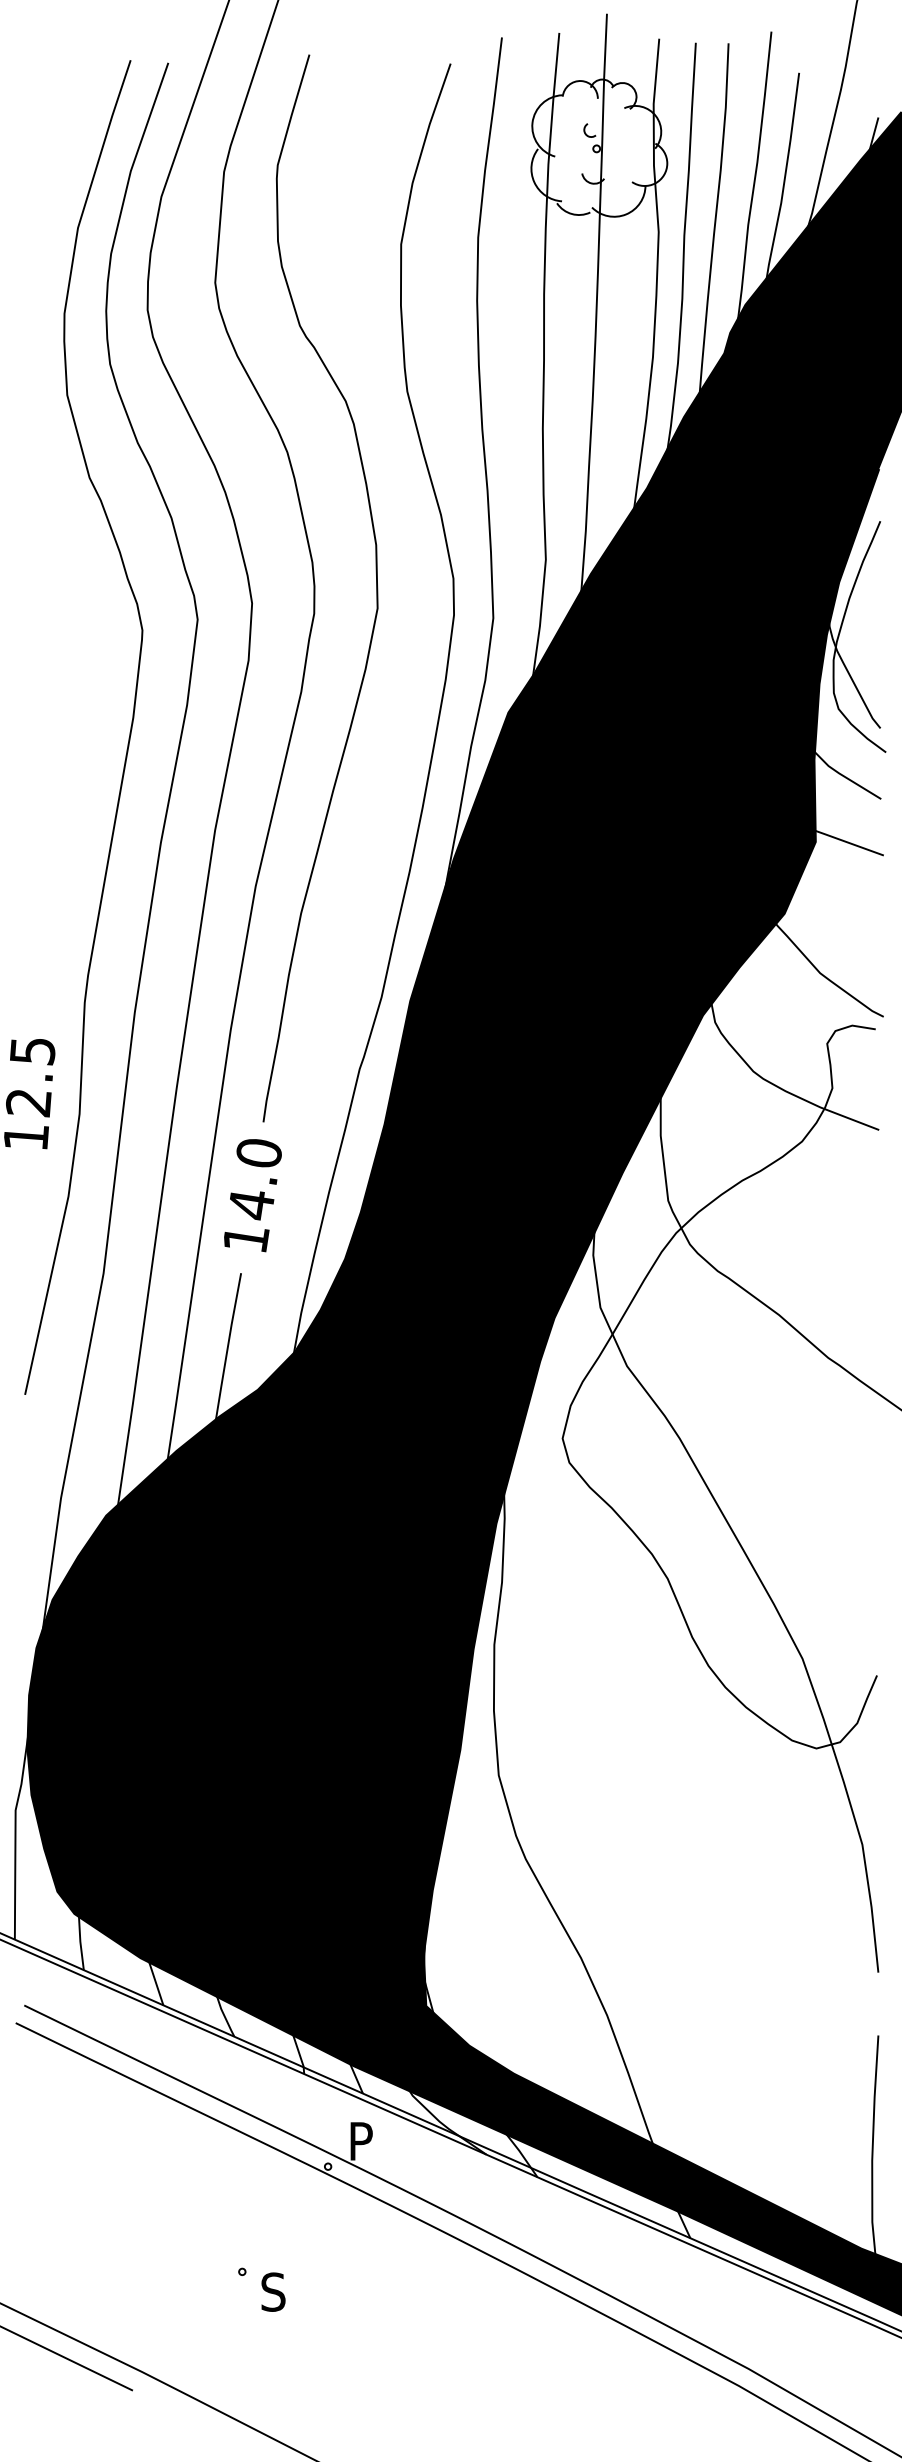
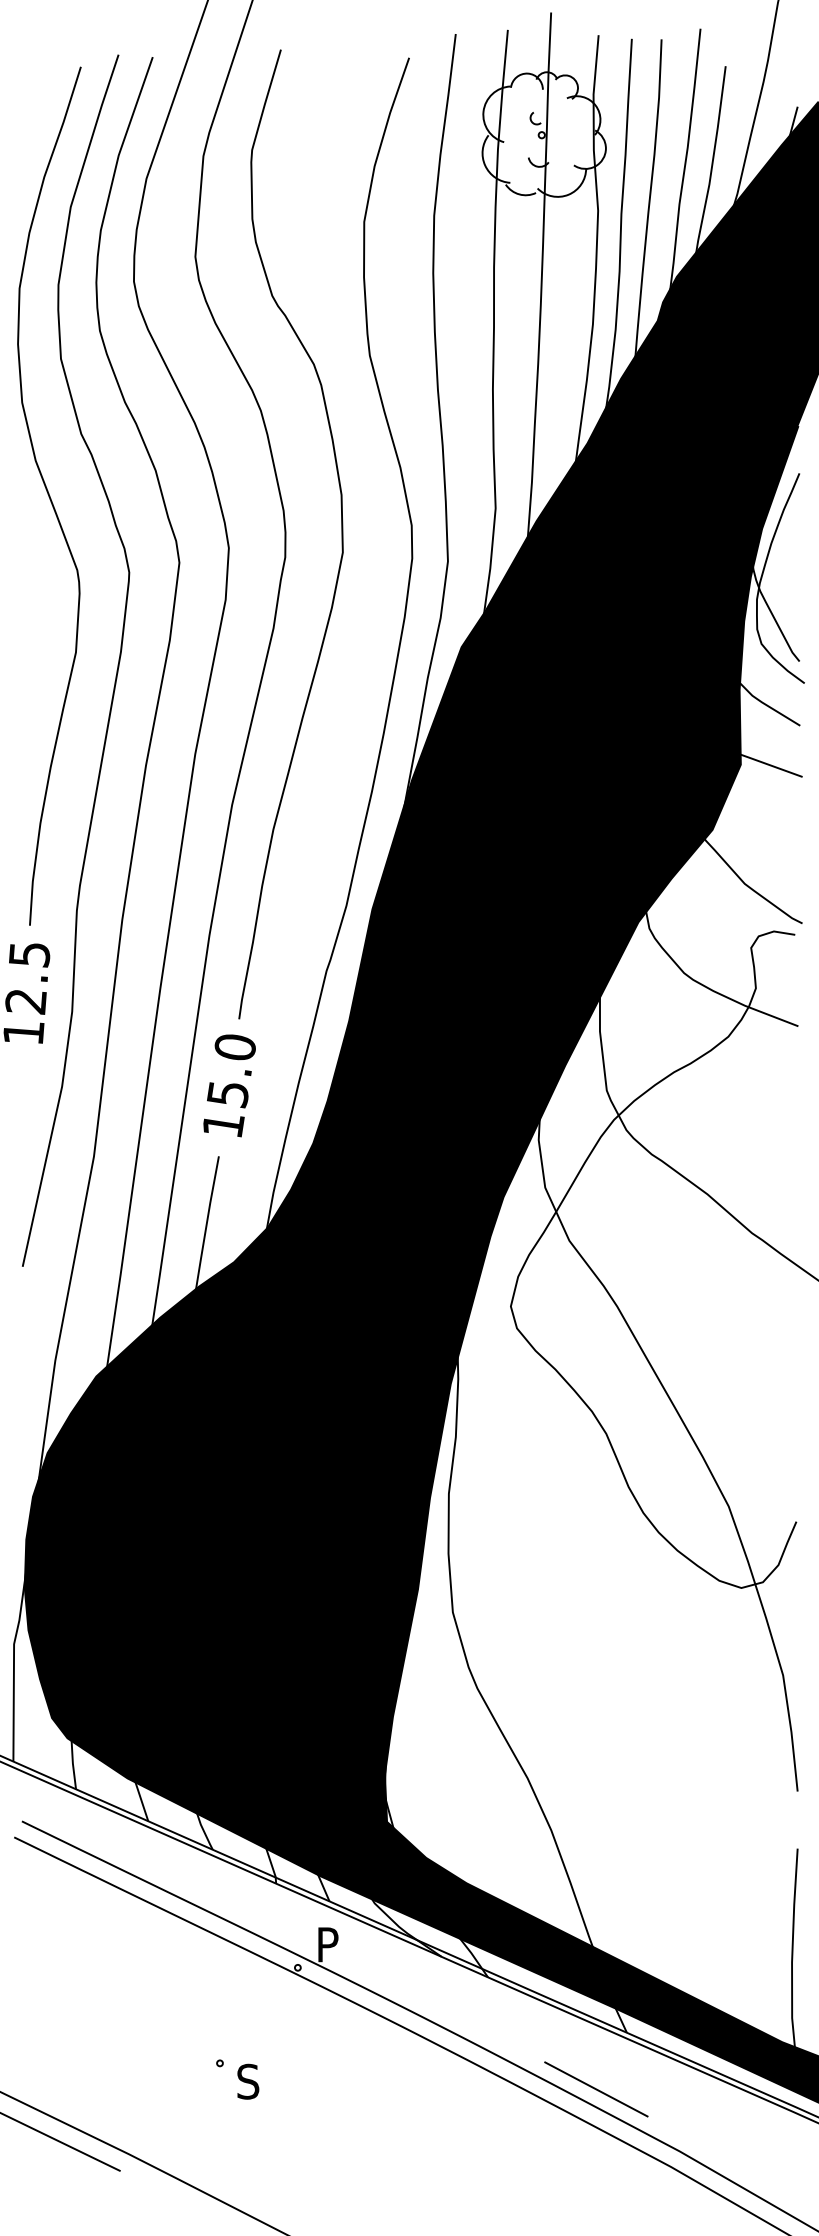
curve: (54, 546) -> (49, 496), added
text: (251, 1205) -> (228, 1094), 14.0 -> 15.0
line: (656, 2300) -> (596, 2089), added

